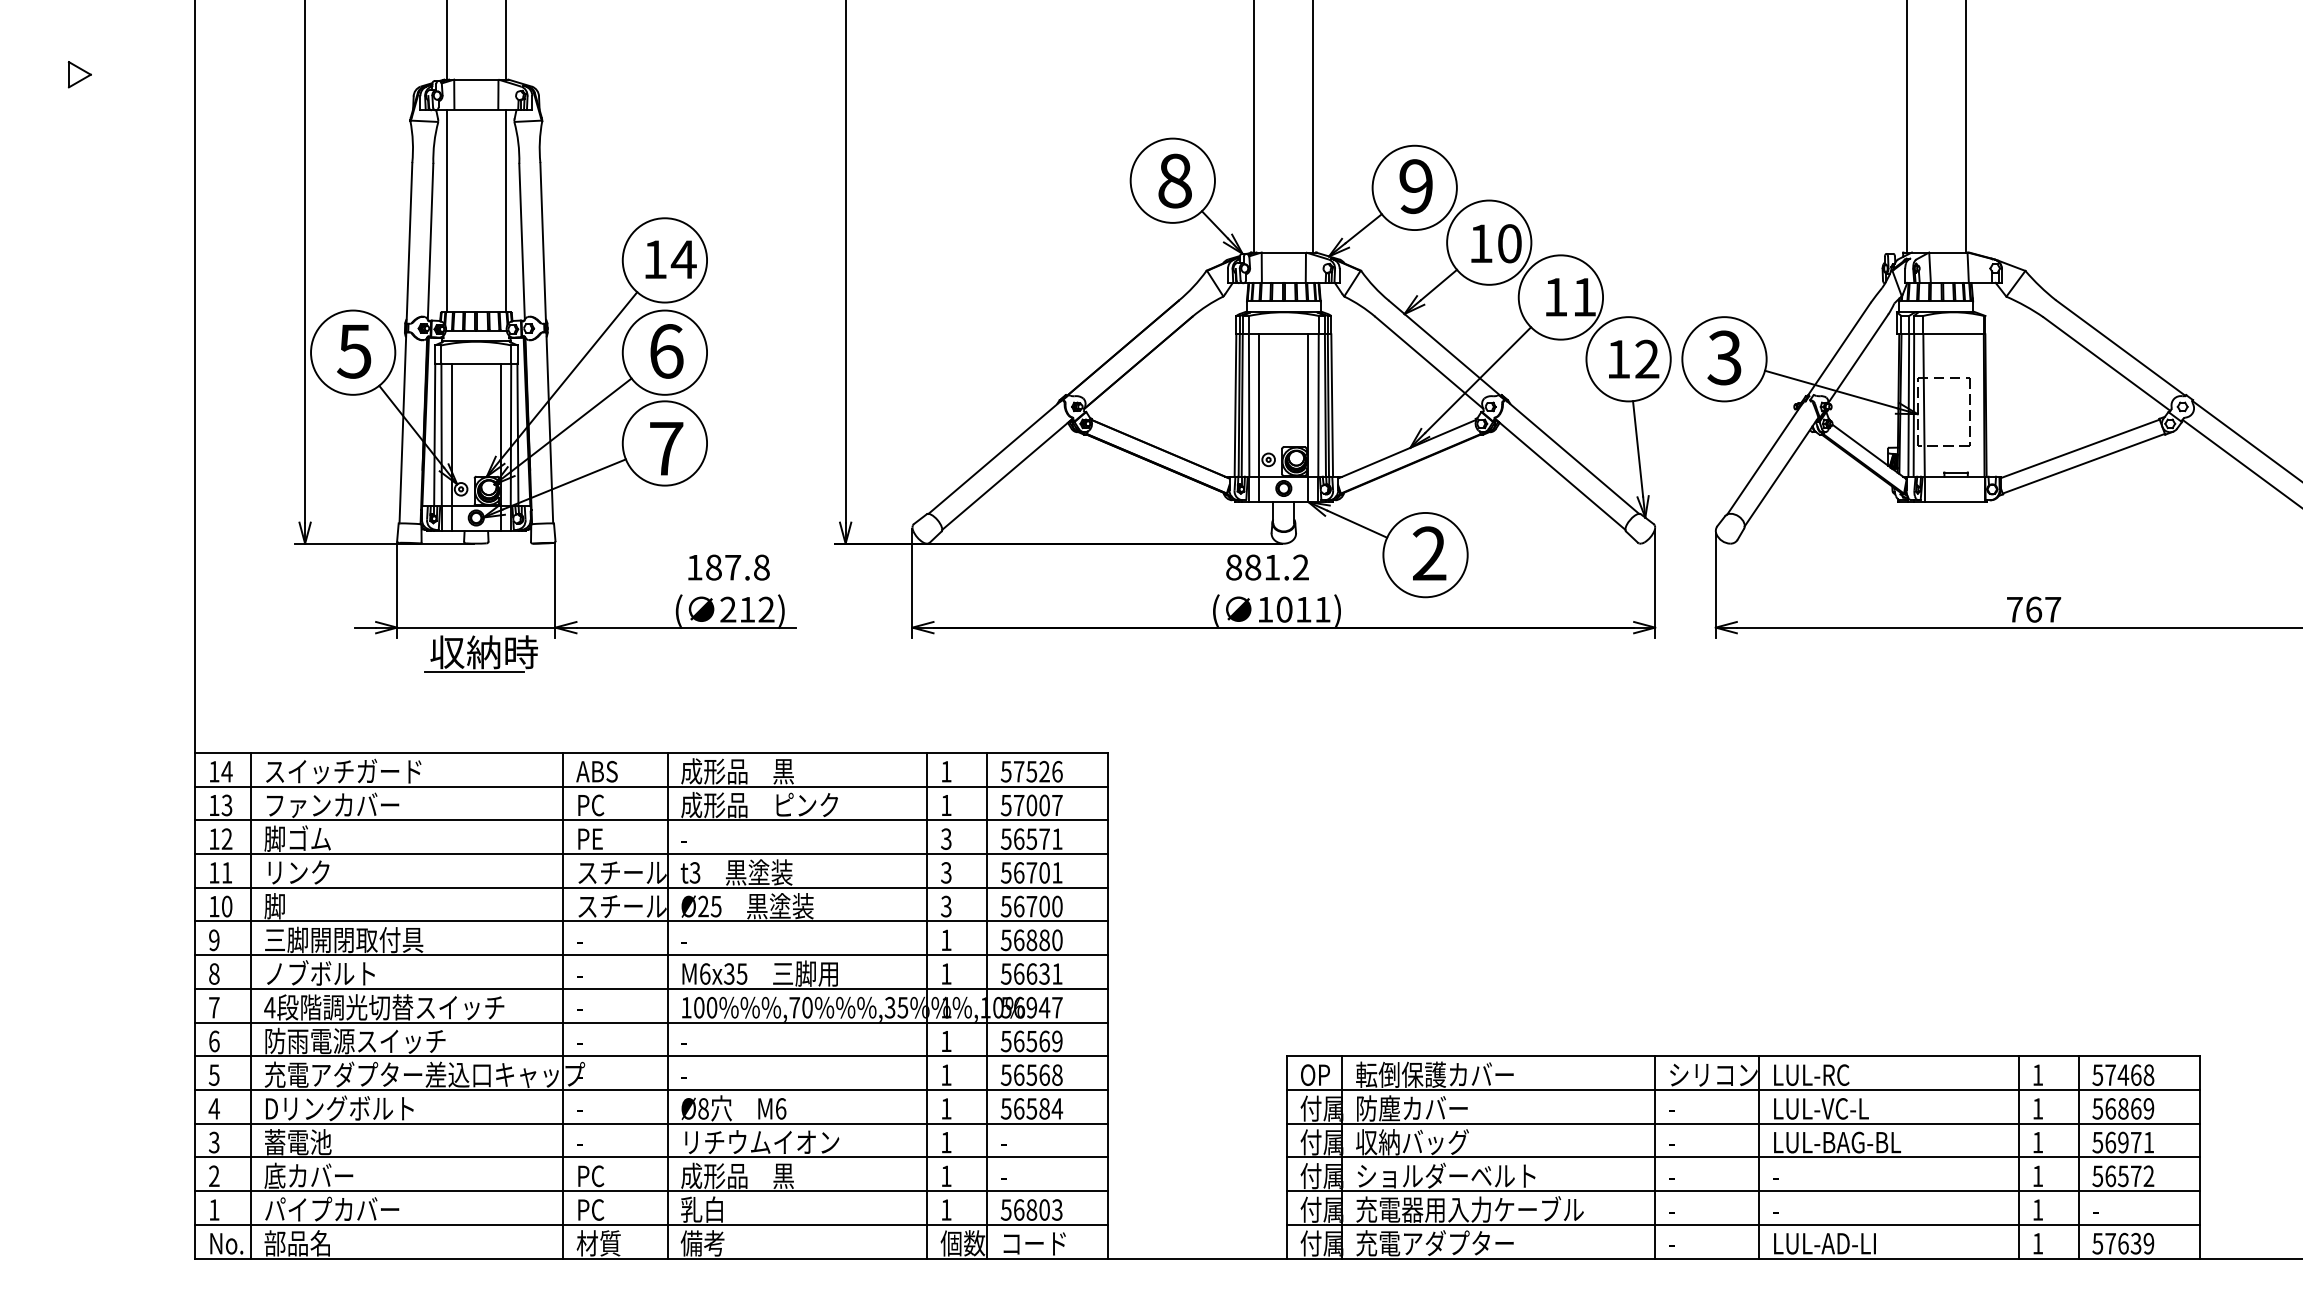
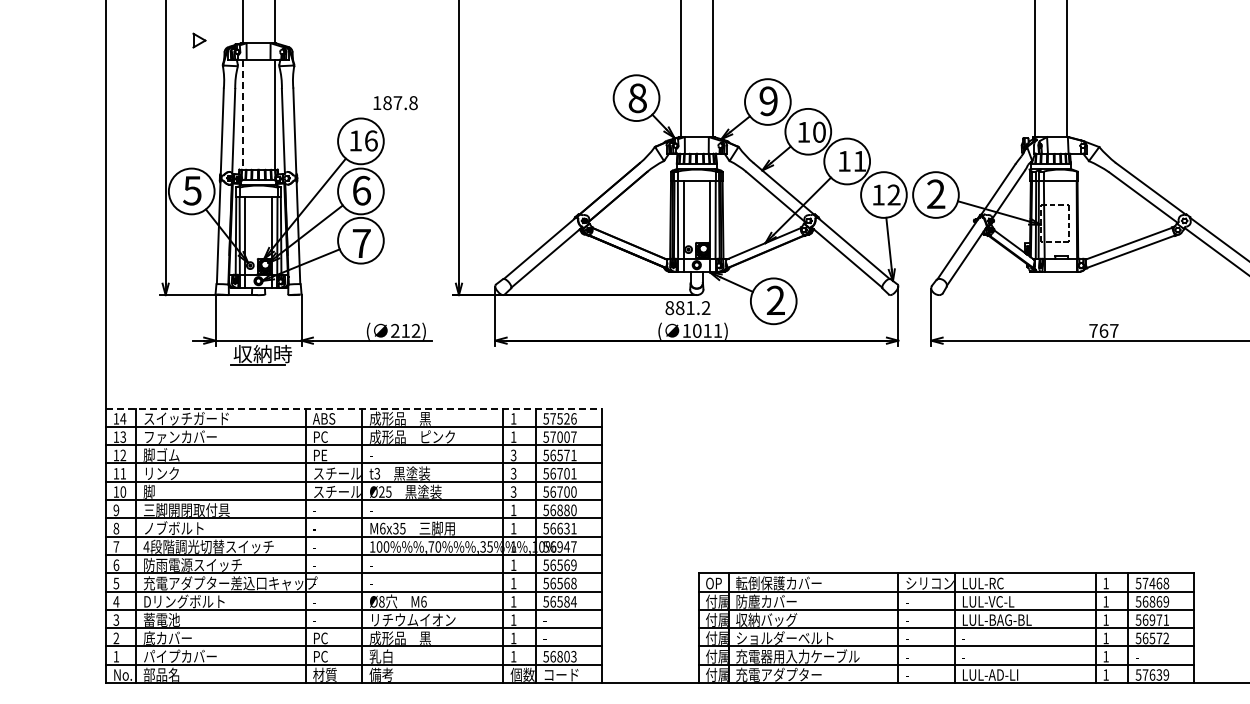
part: (80, 74) -> (199, 40), moved
line: (446, 210) -> (242, 114), solid -> dashed
text: (684, 258) -> (371, 140), 14 -> 16
text: (1723, 358) -> (935, 194), 3 -> 2
text: (728, 568) -> (395, 103), moved
line: (651, 752) -> (353, 408), solid -> dashed

